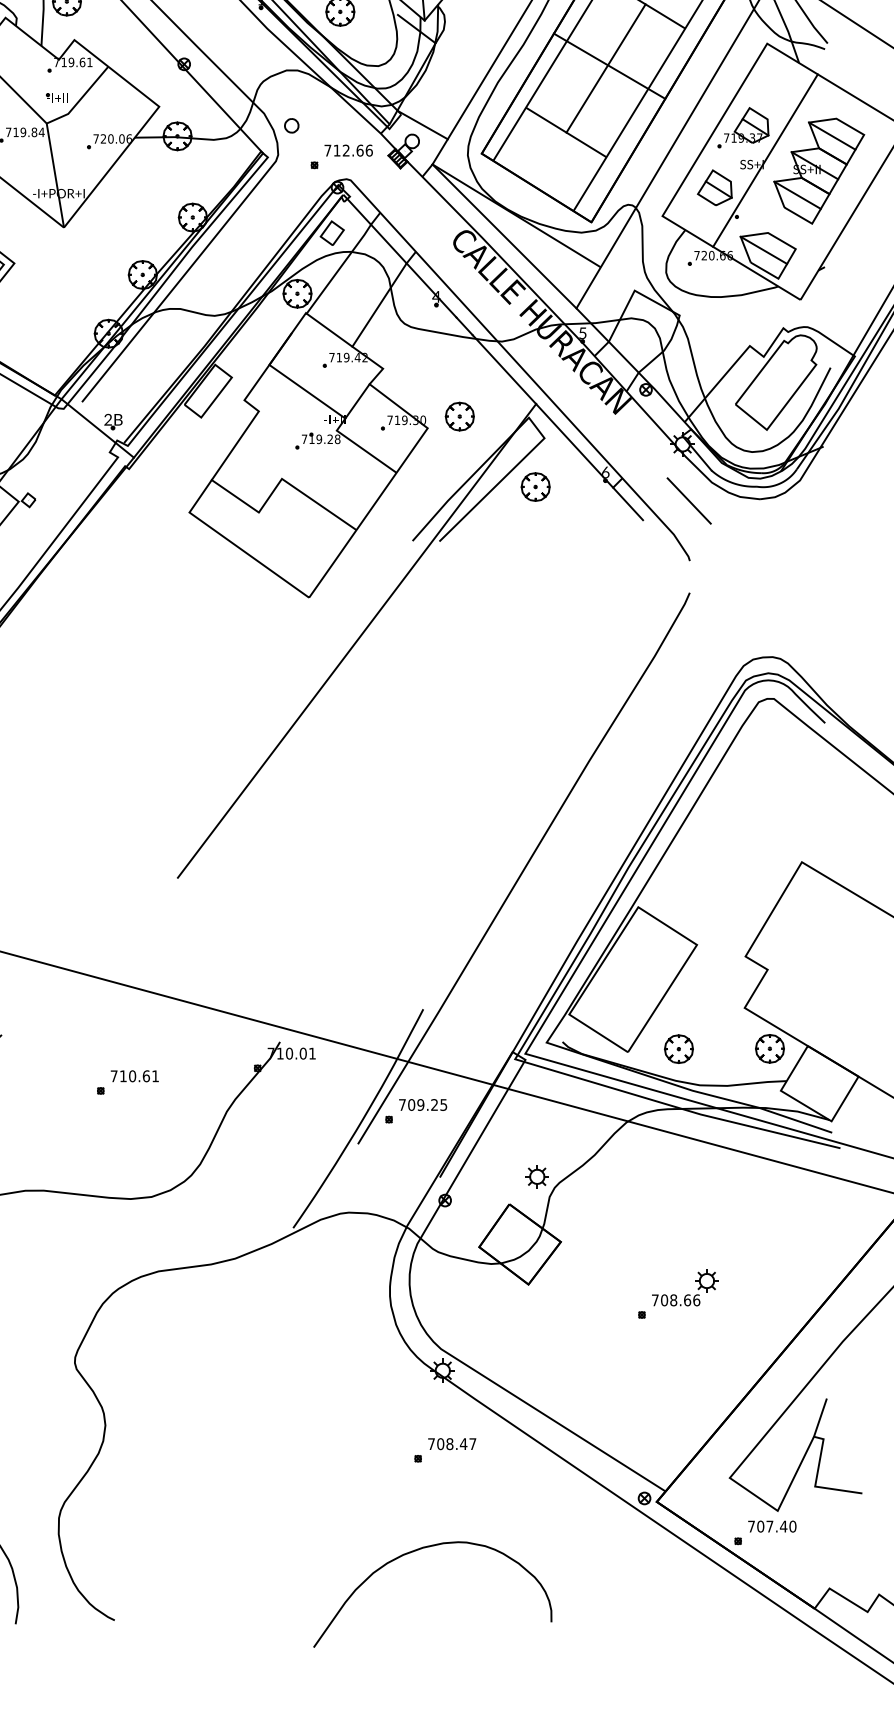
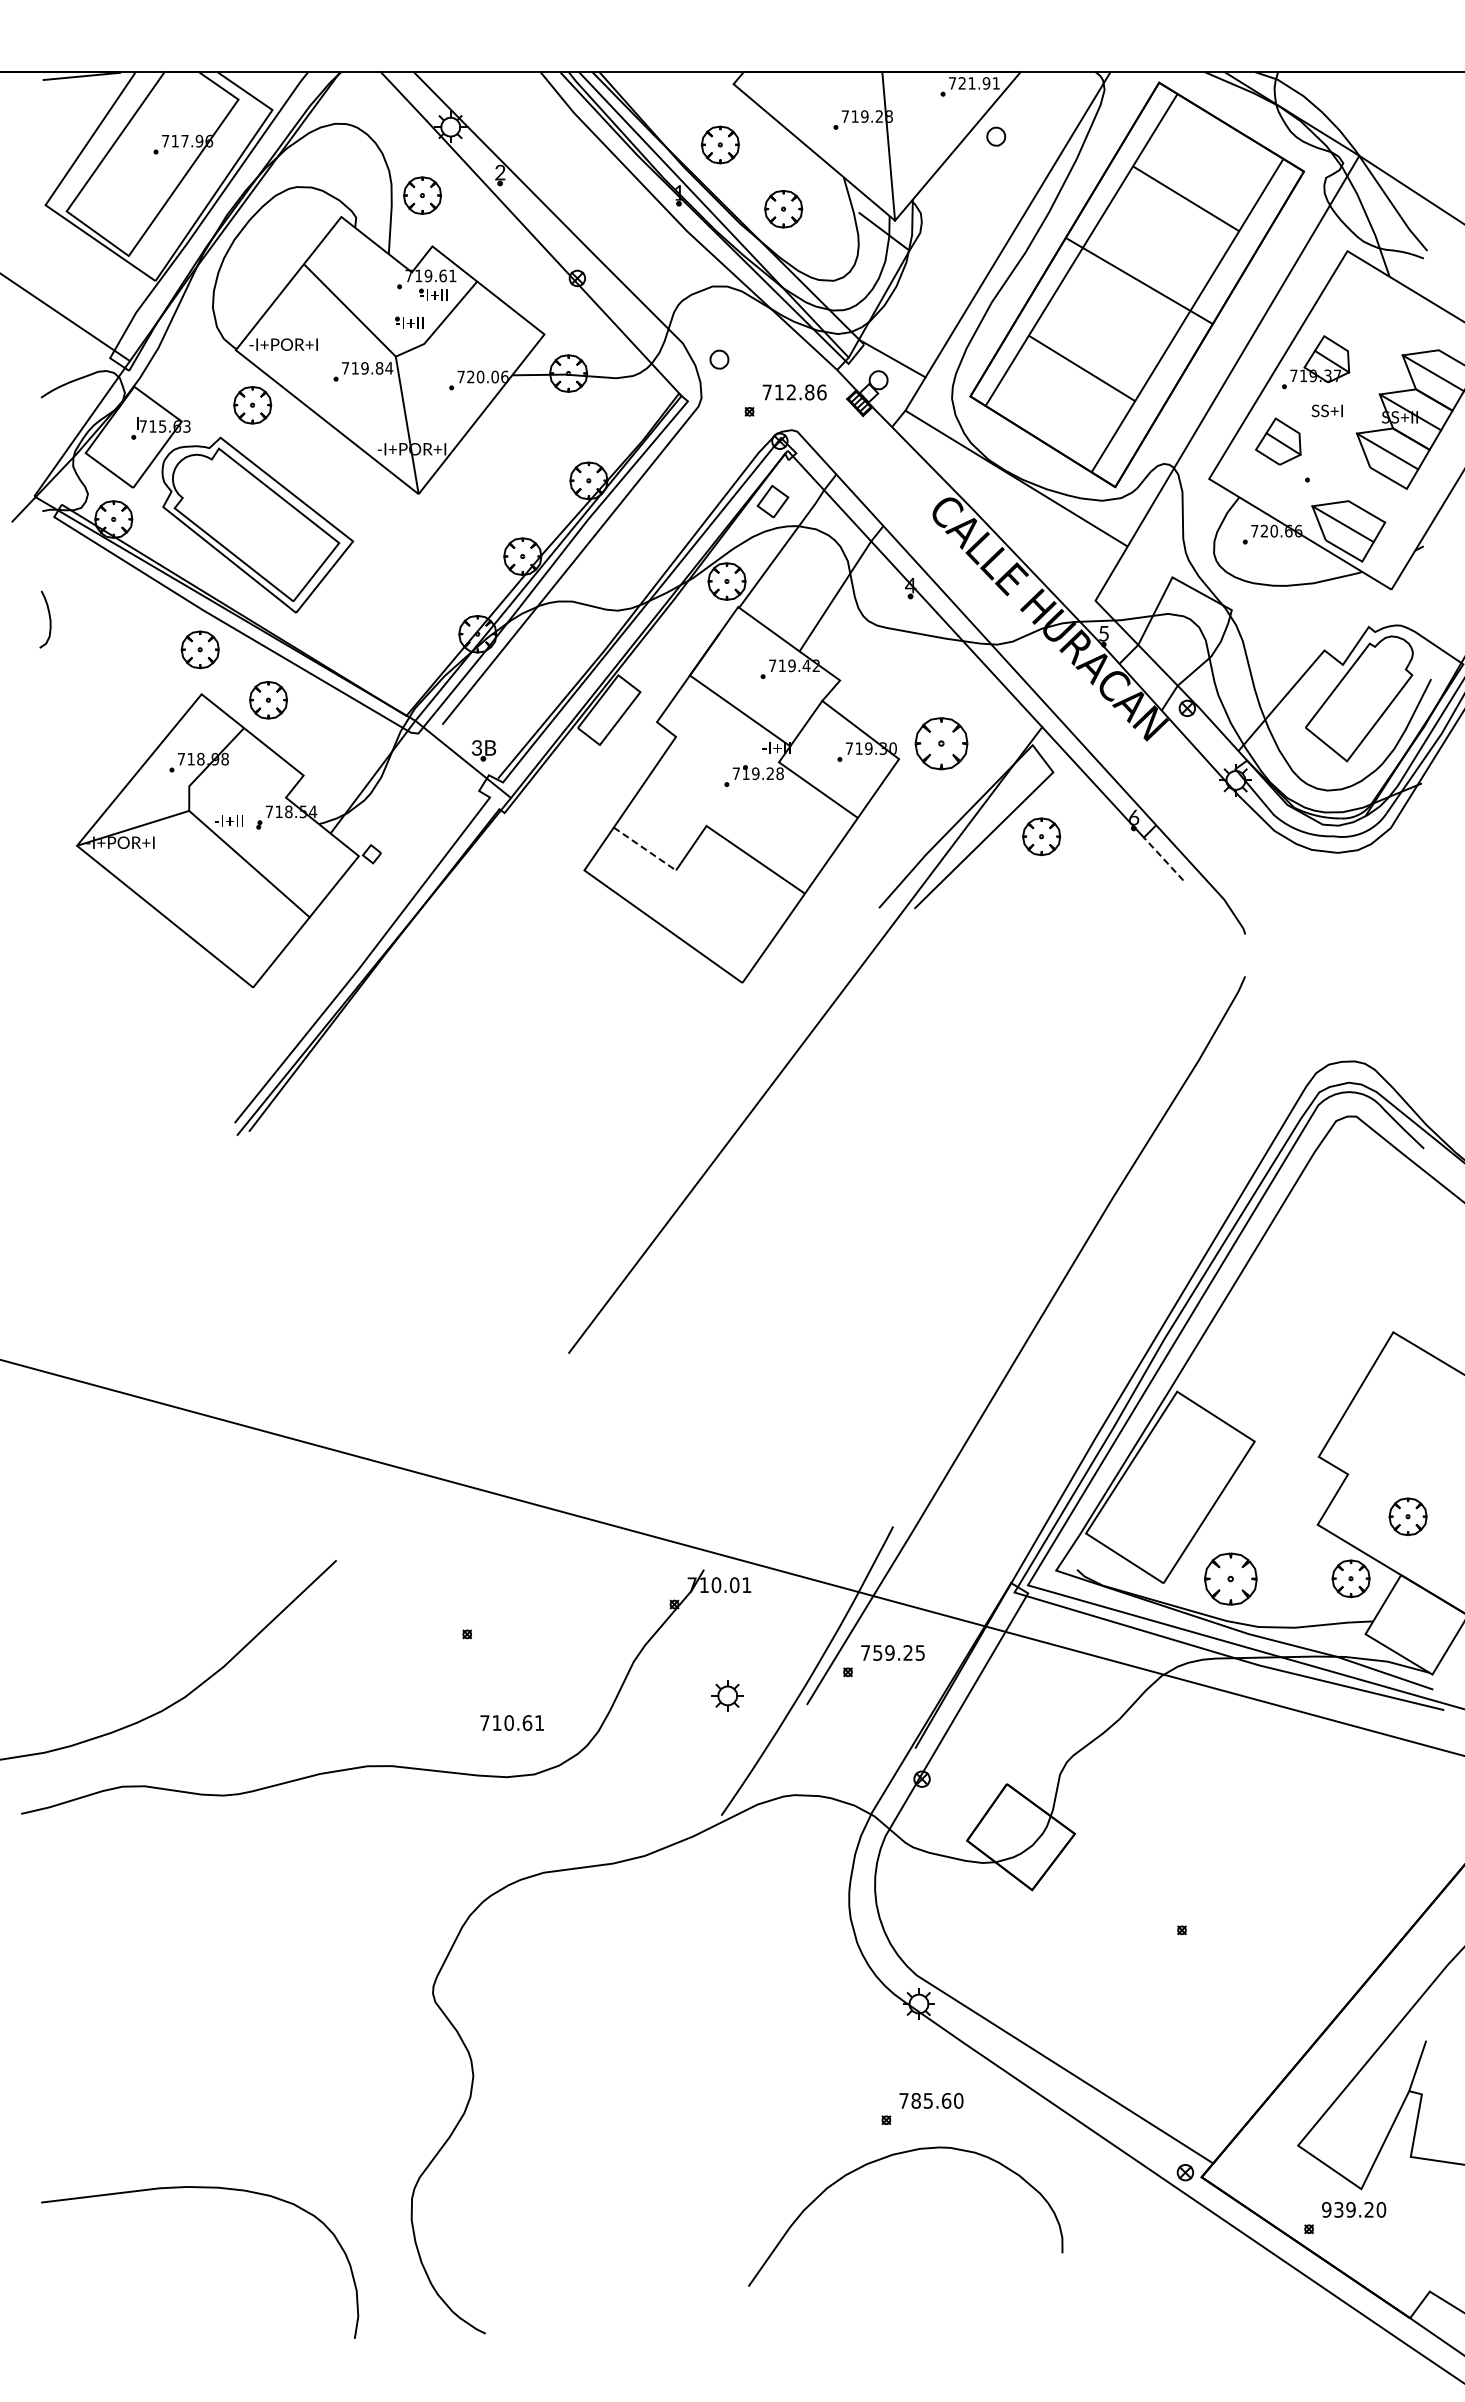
line: (605, 68) -> (1134, 283), removed
part: (75, 76) -> (433, 294), added
text: (359, 150) -> (809, 392), 712.66 -> 712.86
line: (765, 160) -> (1345, 405), removed
line: (504, 236) -> (1000, 505), removed
part: (459, 416) -> (941, 743), size x1.4
text: (107, 421) -> (476, 750), 2B -> 3B
line: (235, 496) -> (644, 849), solid -> dashed
line: (688, 501) -> (1243, 855), removed
line: (627, 503) -> (1163, 858), solid -> dashed
part: (812, 1001) -> (1407, 1516), added
part: (678, 1049) -> (1230, 1579), size x1.4
text: (134, 1075) -> (511, 1722), moved
text: (411, 1104) -> (877, 1652), 709.25 -> 759.25
part: (537, 1176) -> (727, 1695), moved
part: (687, 1294) -> (1241, 1903), removed
text: (456, 1443) -> (937, 2100), 708.47 -> 785.60
text: (768, 1526) -> (1348, 2209), 707.40 -> 939.20
curve: (415, 1551) -> (883, 2159), moved

